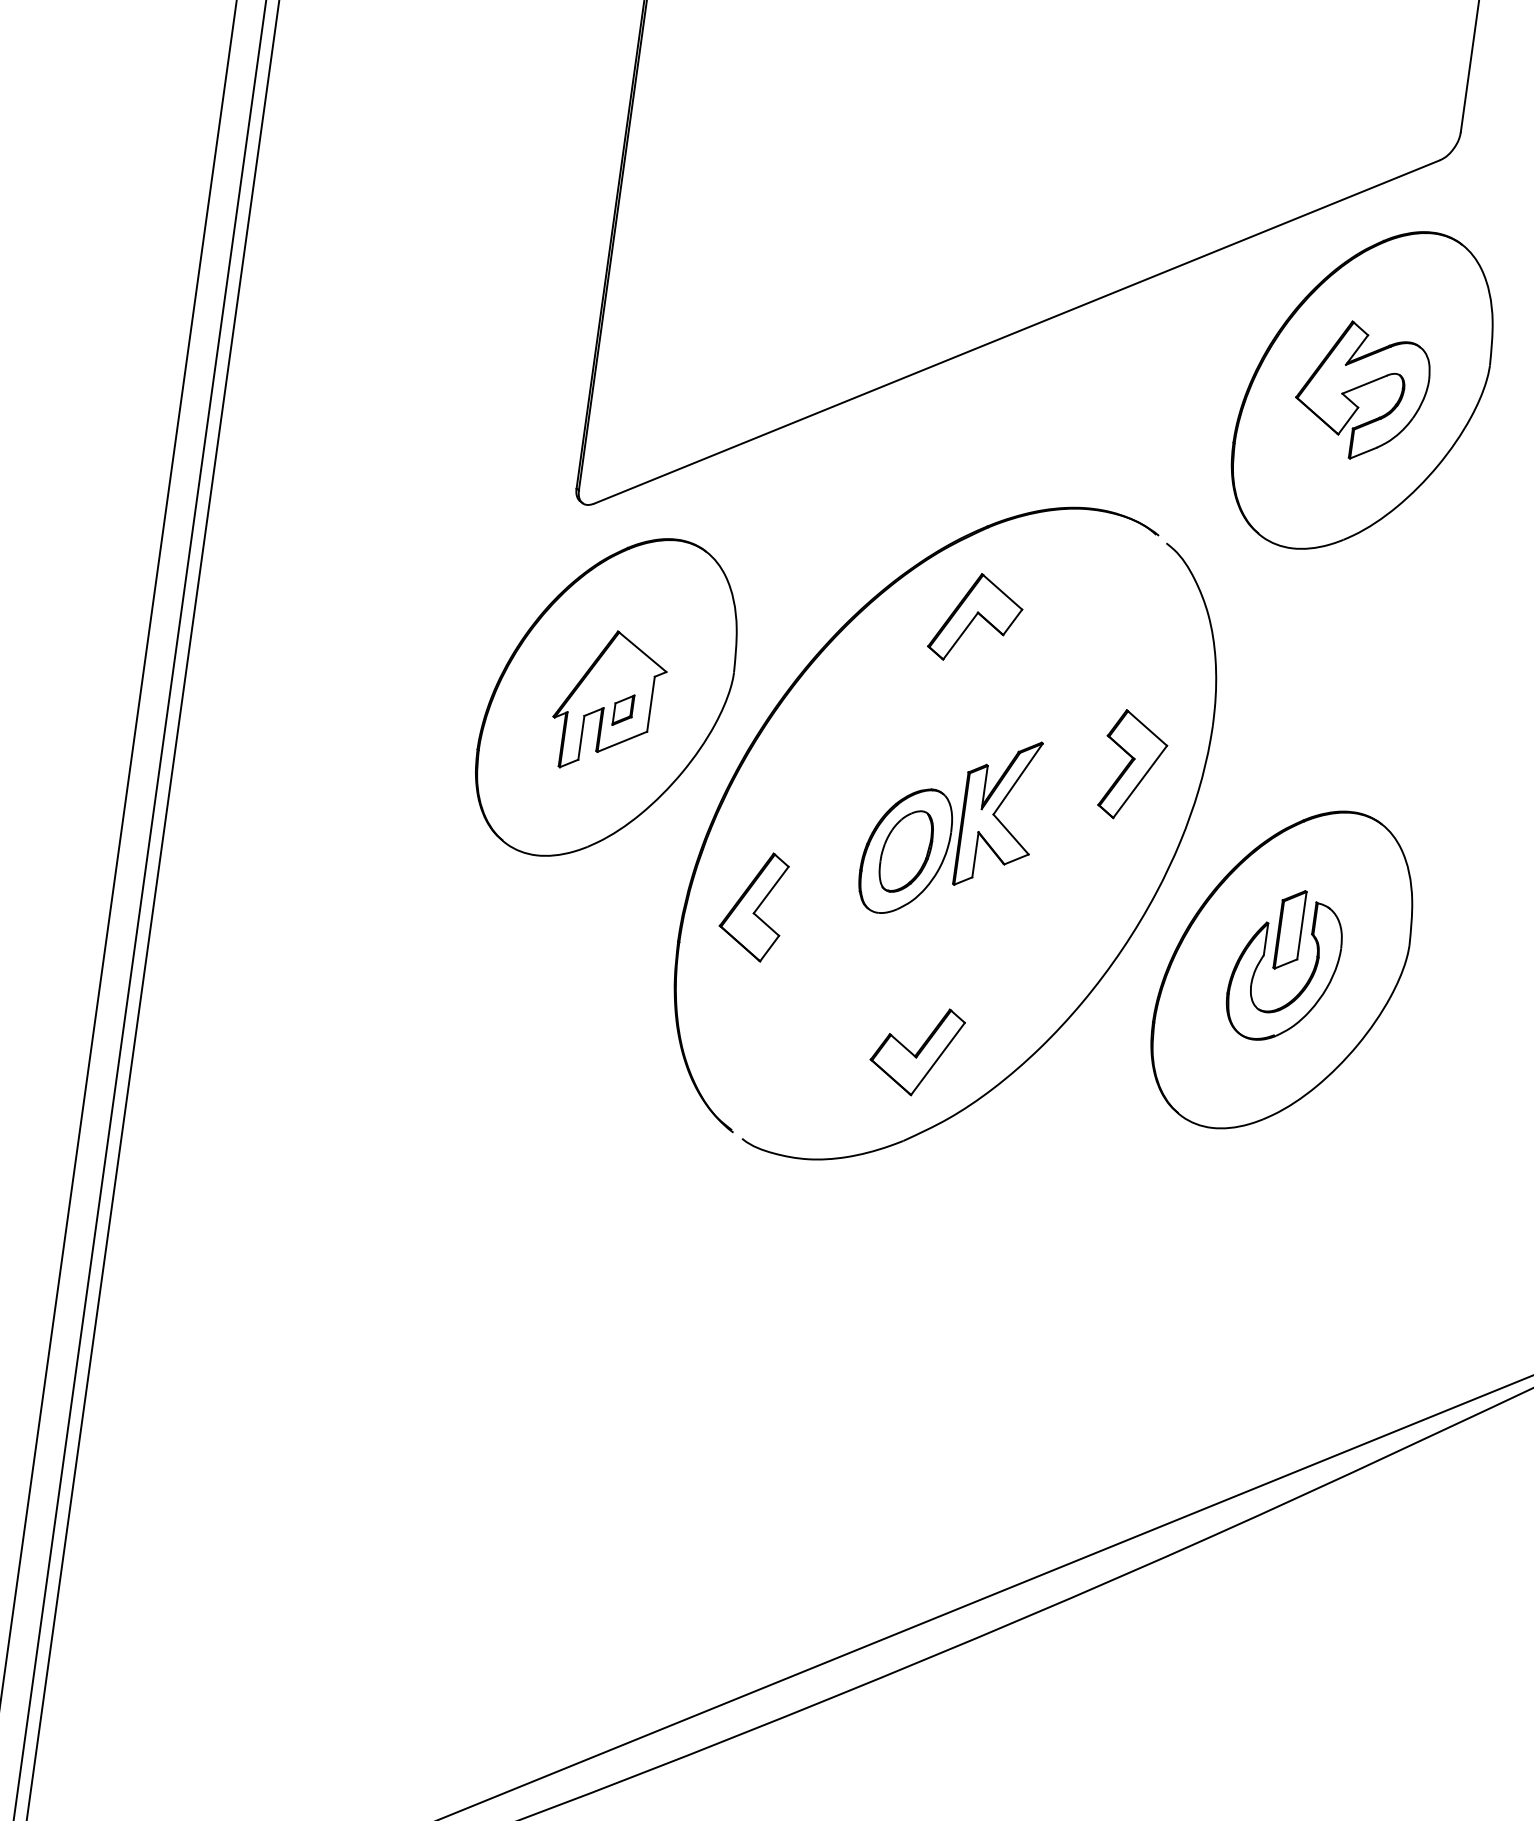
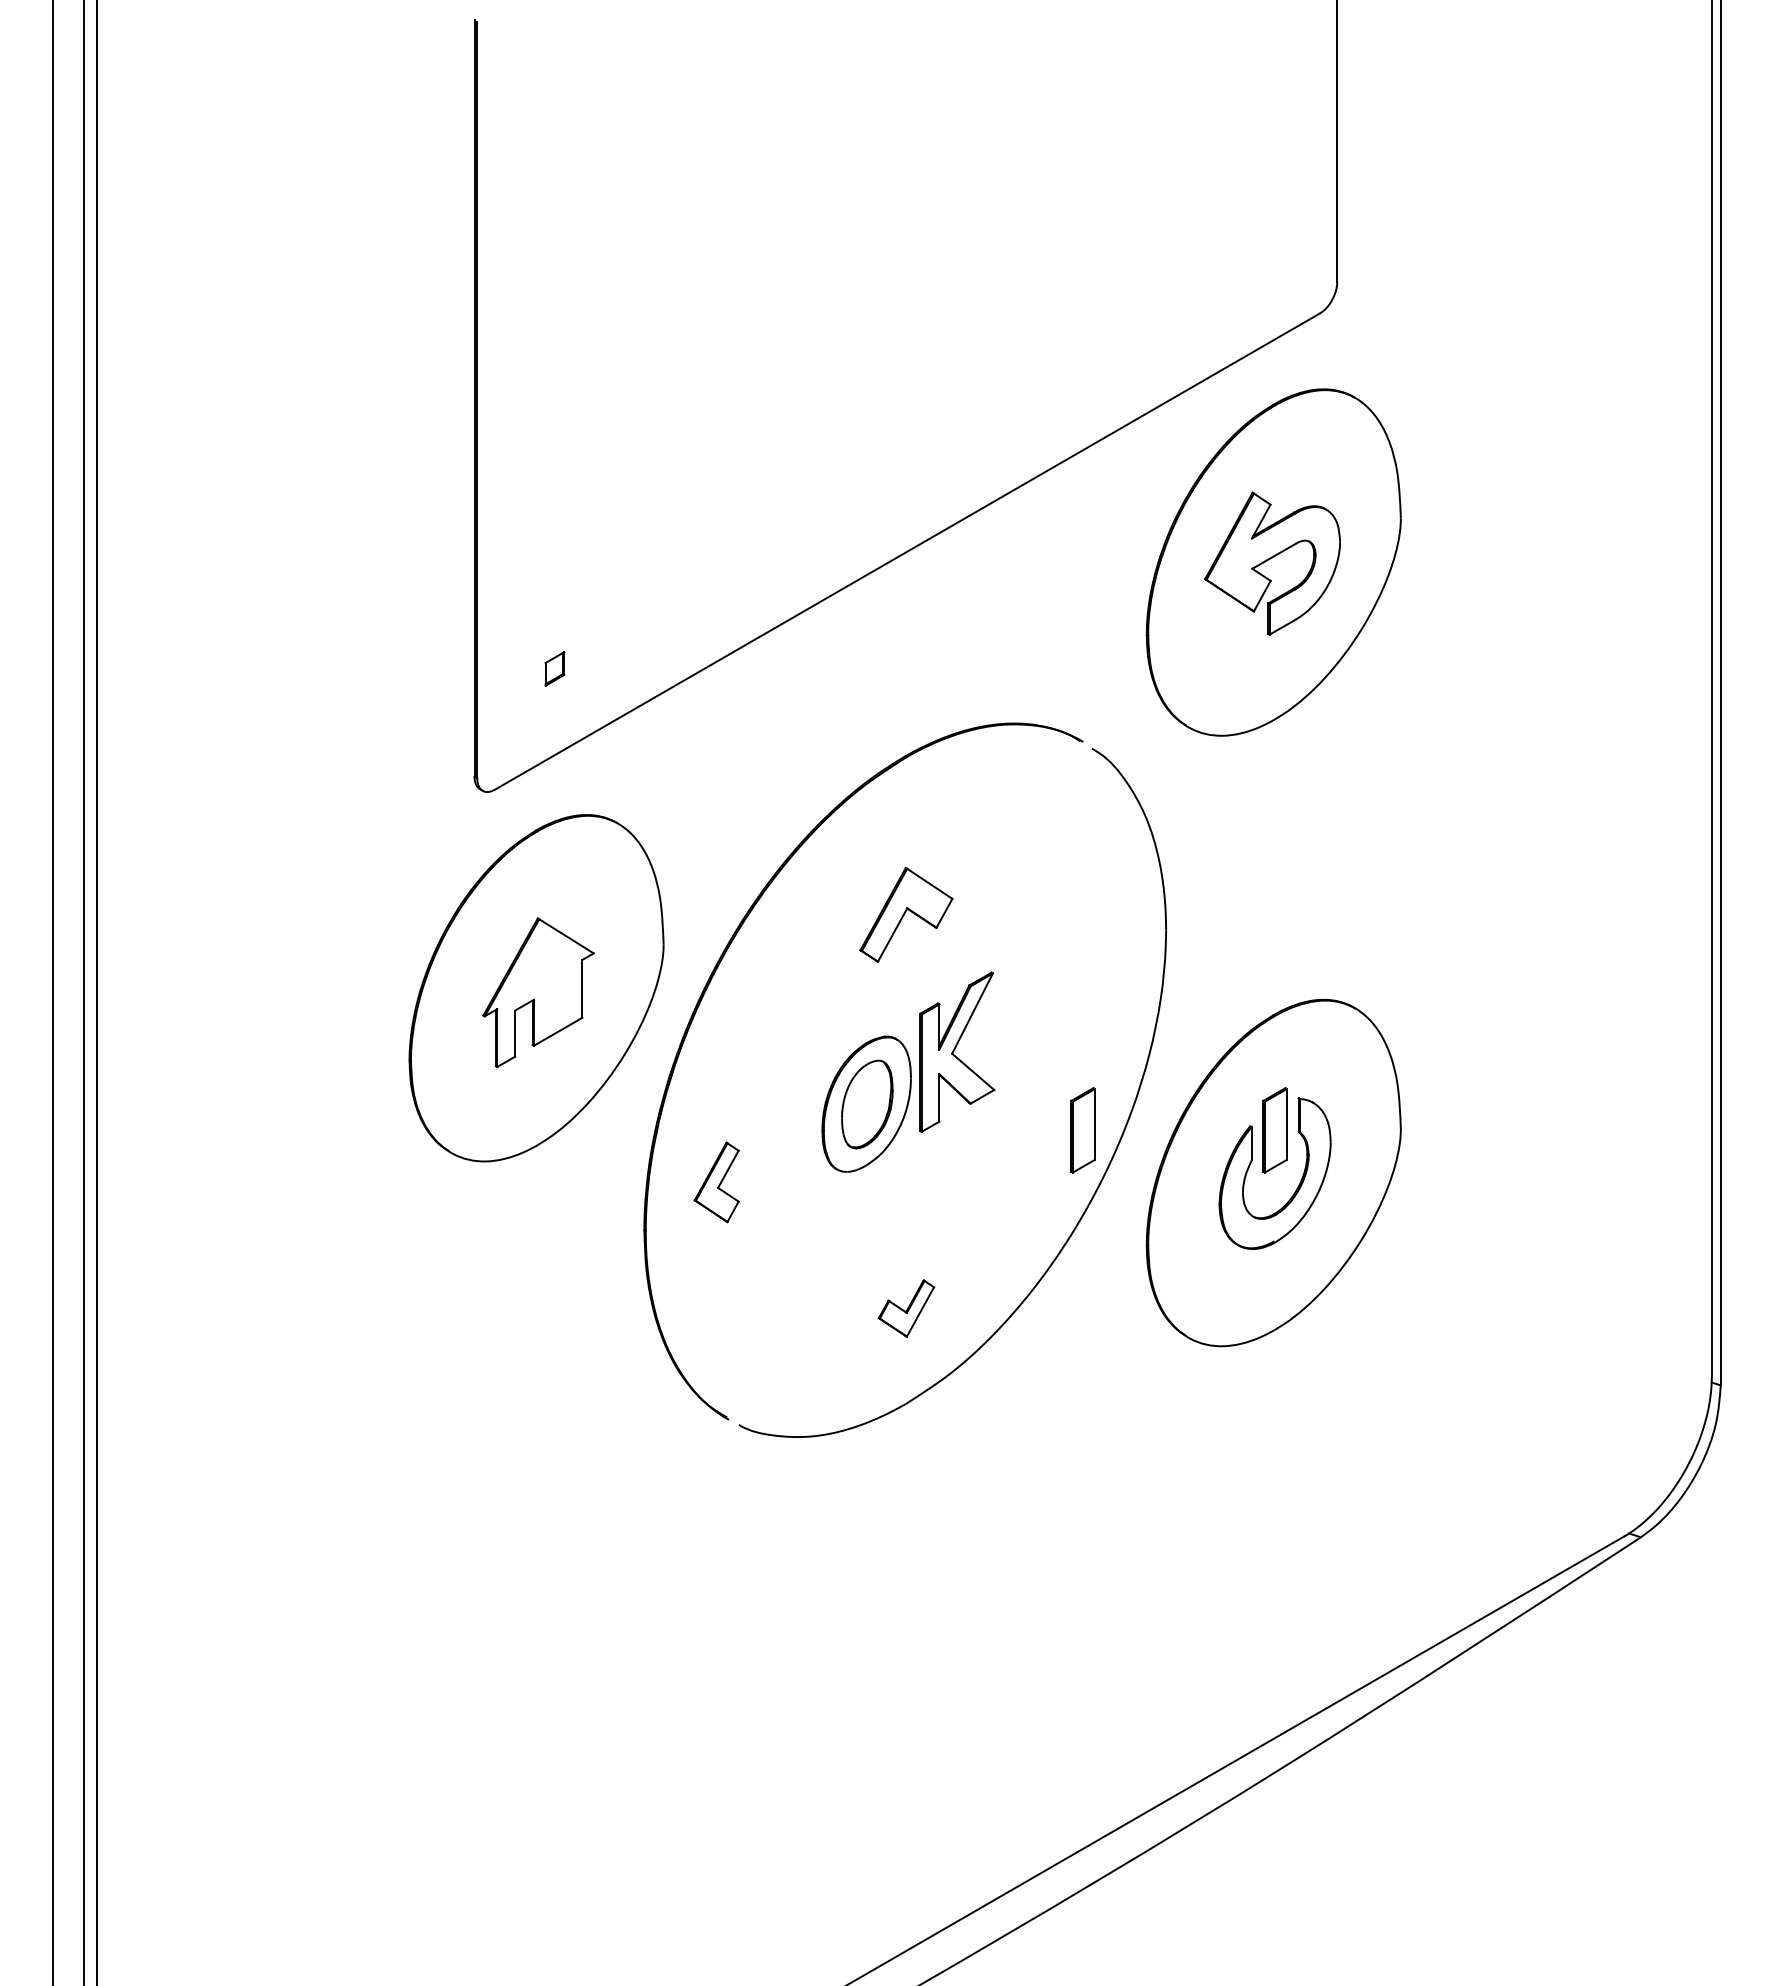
part: (976, 618) -> (906, 914), moved
part: (623, 709) -> (554, 668), moved
part: (1133, 765) -> (1089, 983), removed
part: (1107, 904) -> (1082, 1130), added
part: (752, 905) -> (716, 1182), size x0.7
part: (916, 1050) -> (906, 1308), size x0.6

